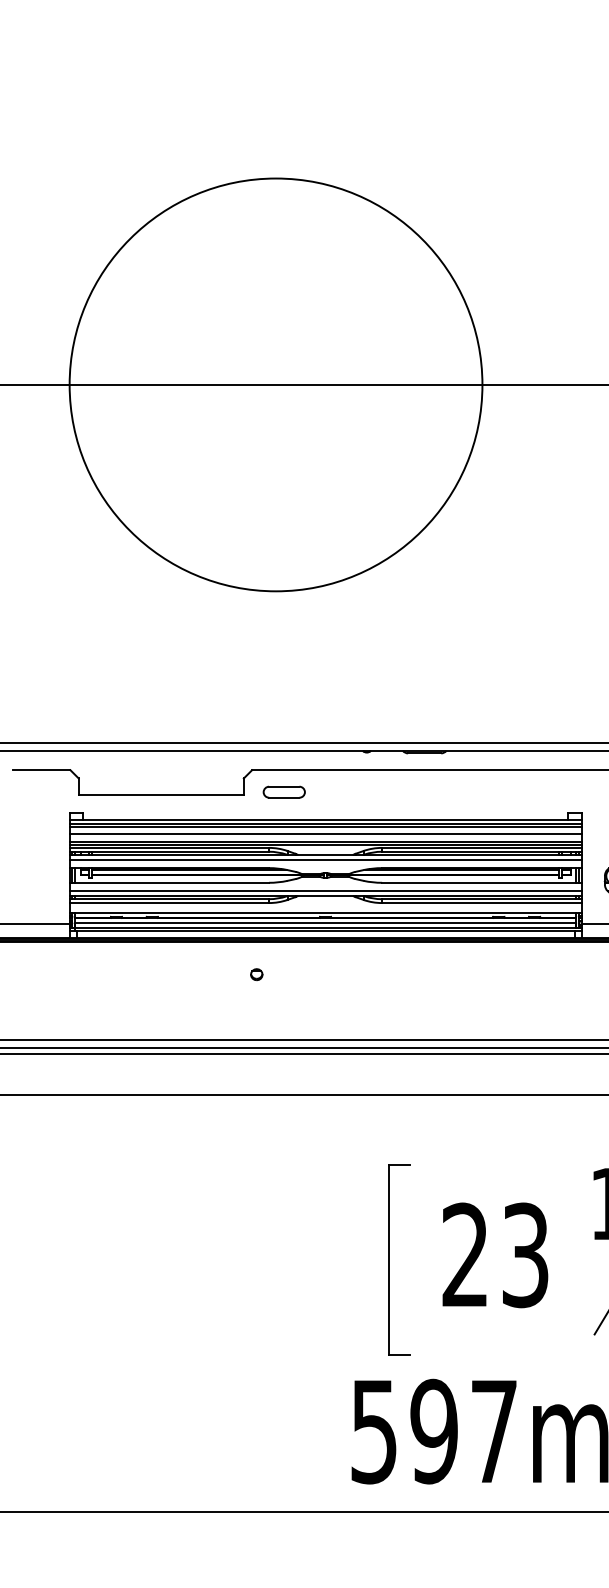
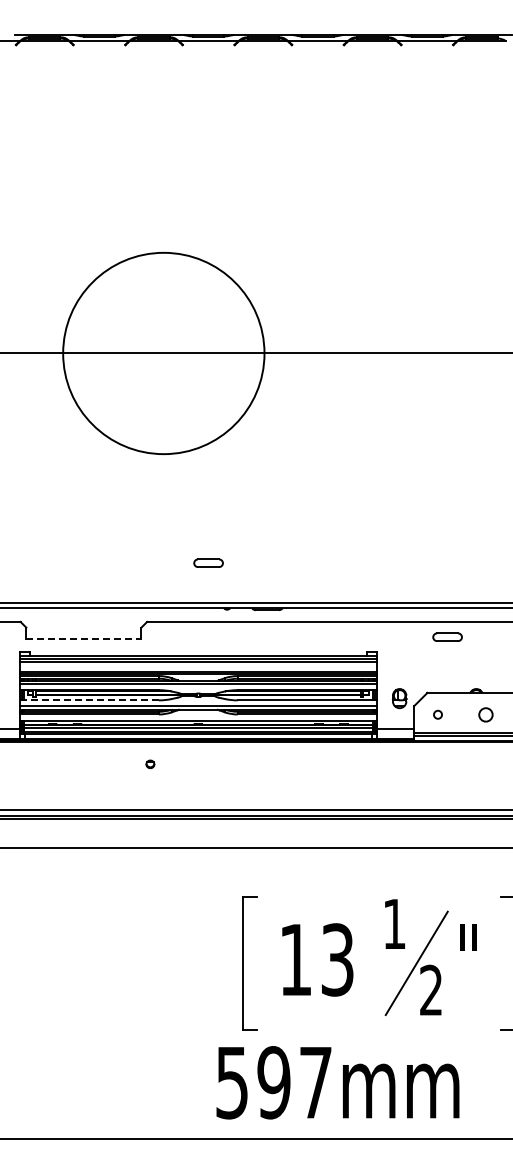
circle: (275, 384) -> (163, 353), size x0.7
part: (284, 791) -> (208, 562), moved
line: (160, 795) -> (83, 639), solid -> dashed
line: (325, 834) -> (198, 666), removed
line: (170, 882) -> (90, 700), solid -> dashed
text: (465, 1254) -> (295, 959), 23 -> 13

